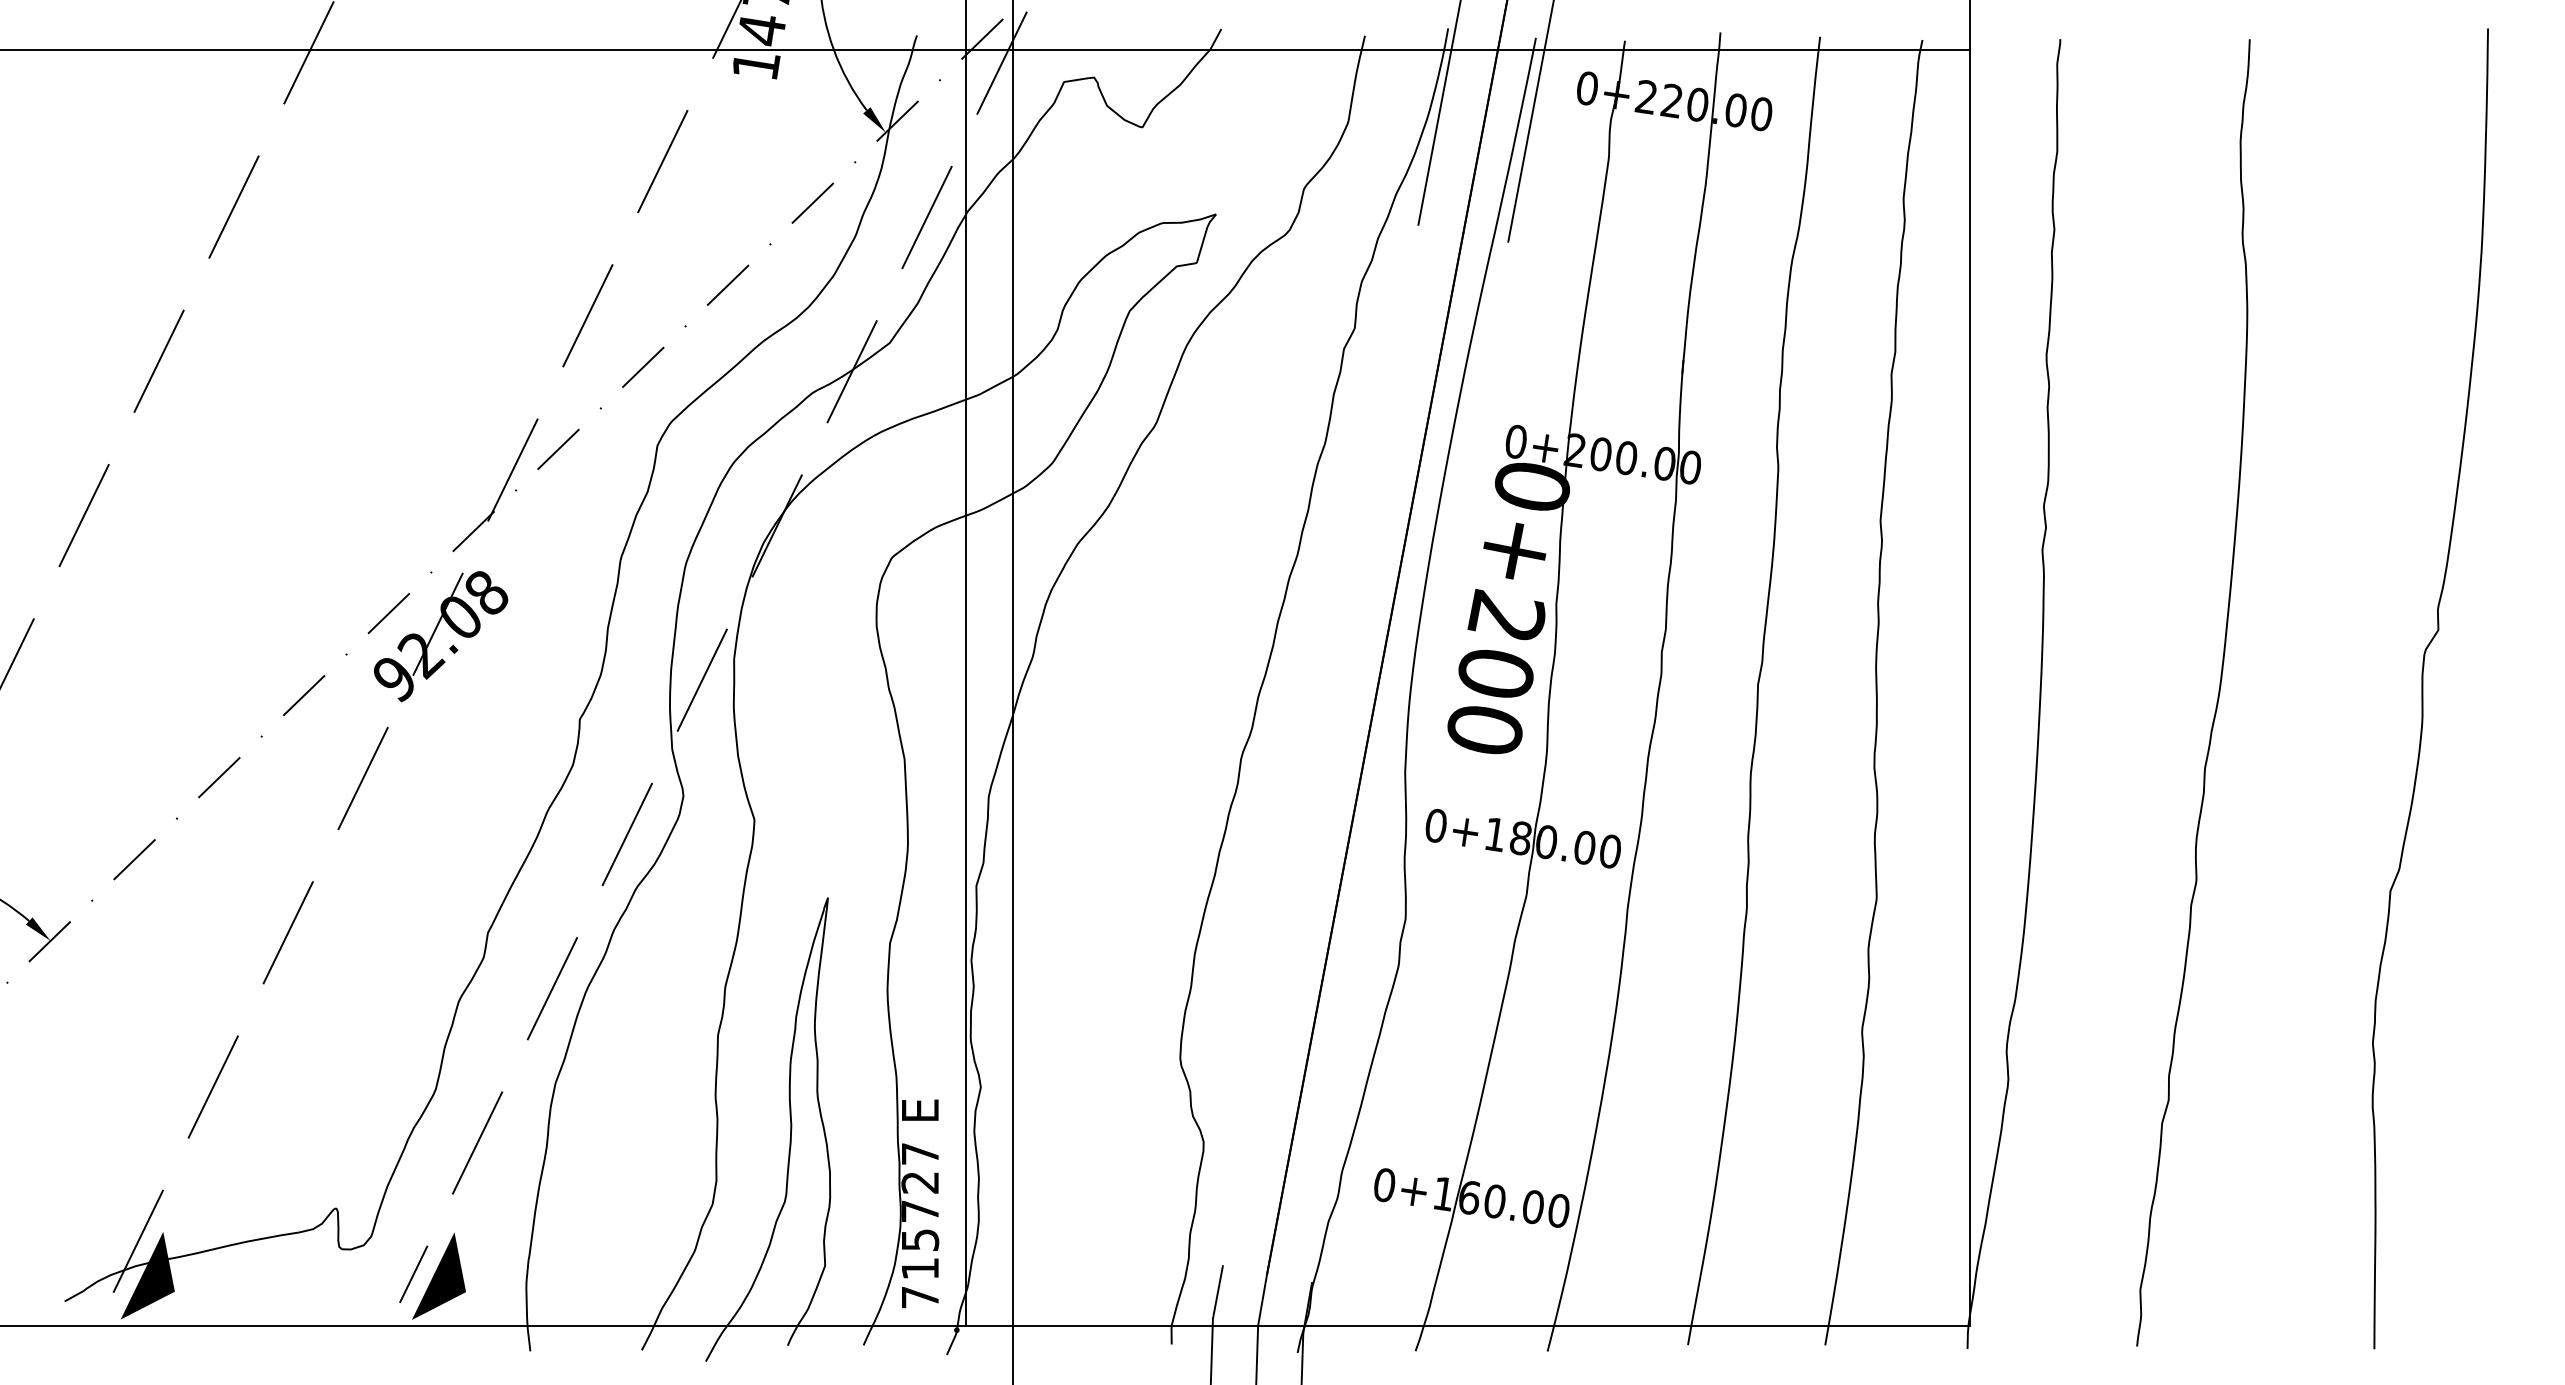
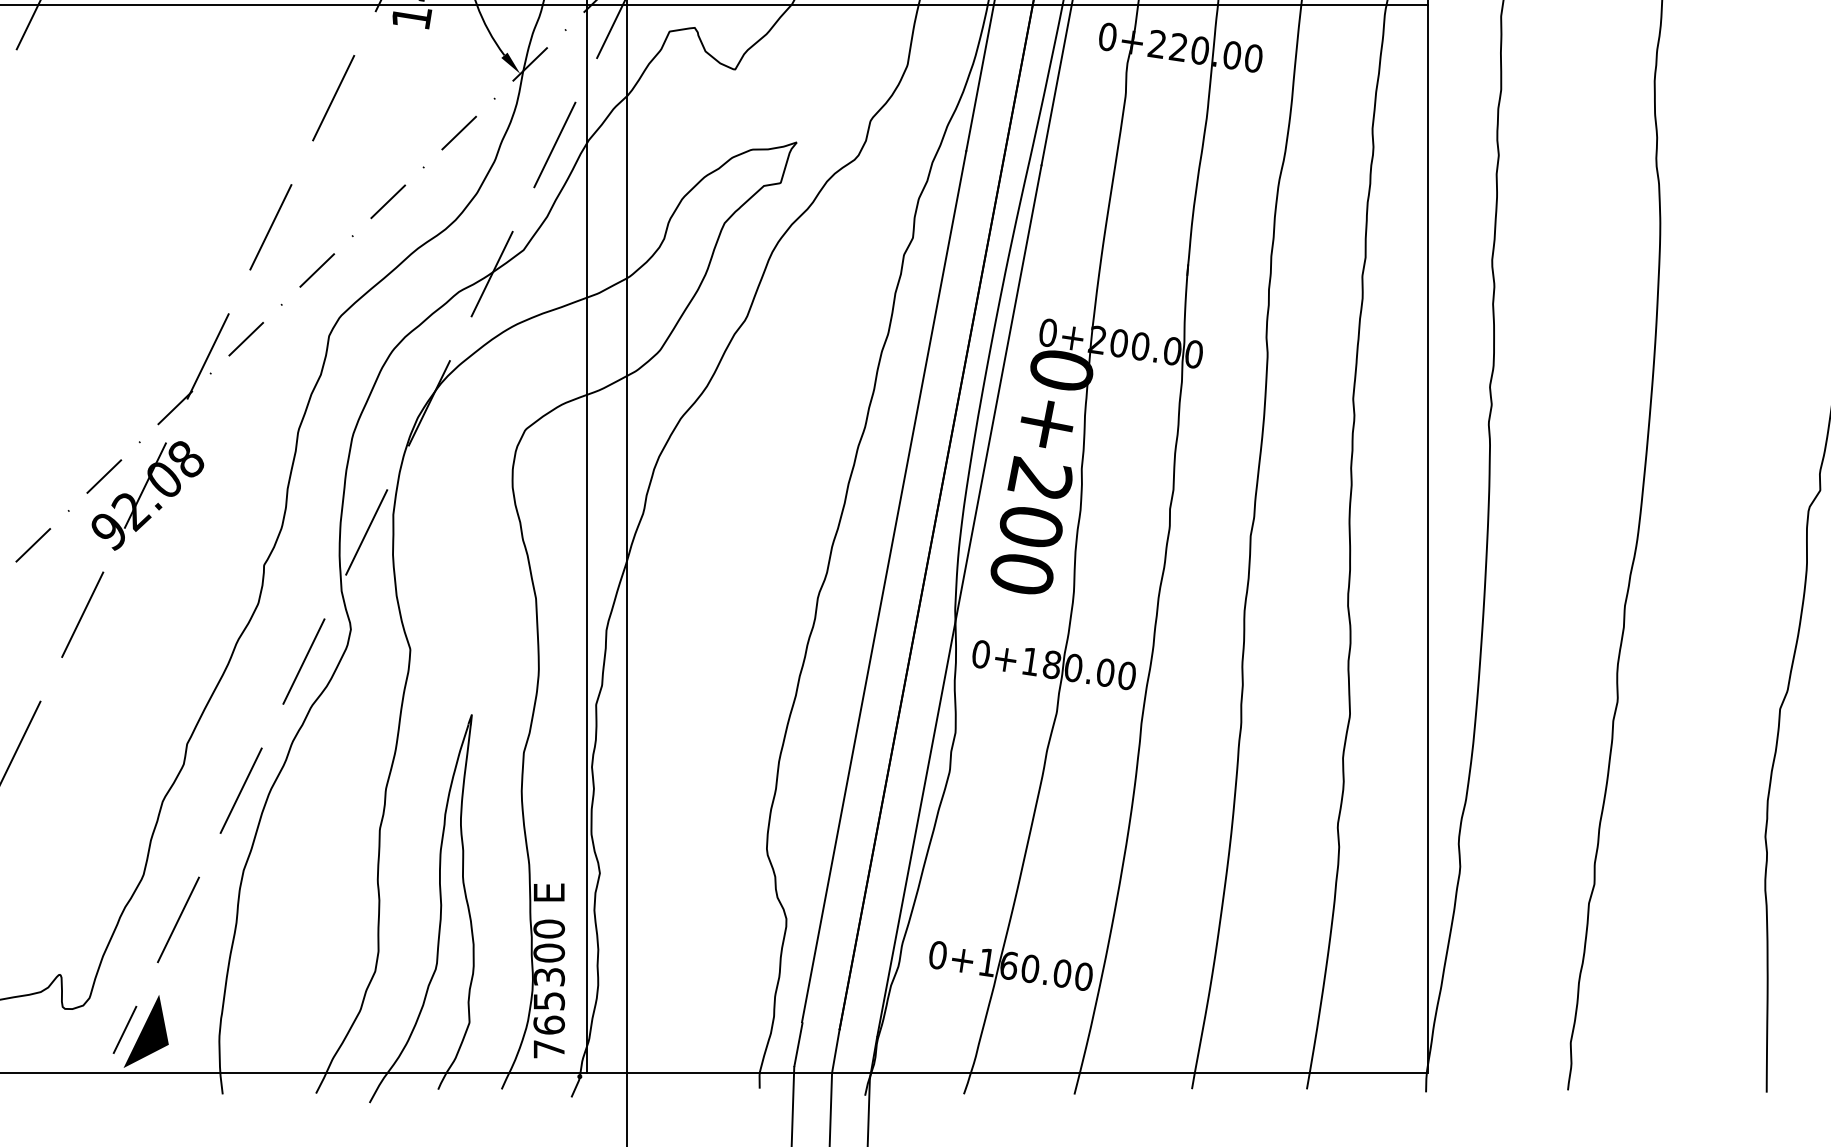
line: (1320, 744) -> (884, 586), added
line: (1410, 761) -> (959, 600), added
text: (920, 1210) -> (549, 976), 715727 -> 765300

